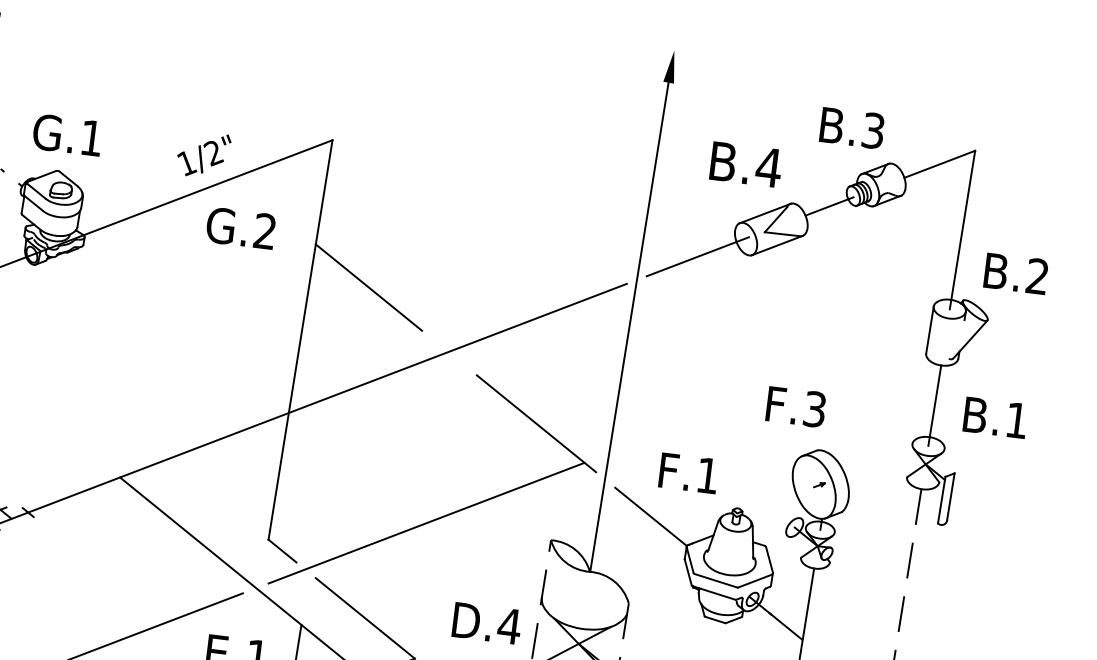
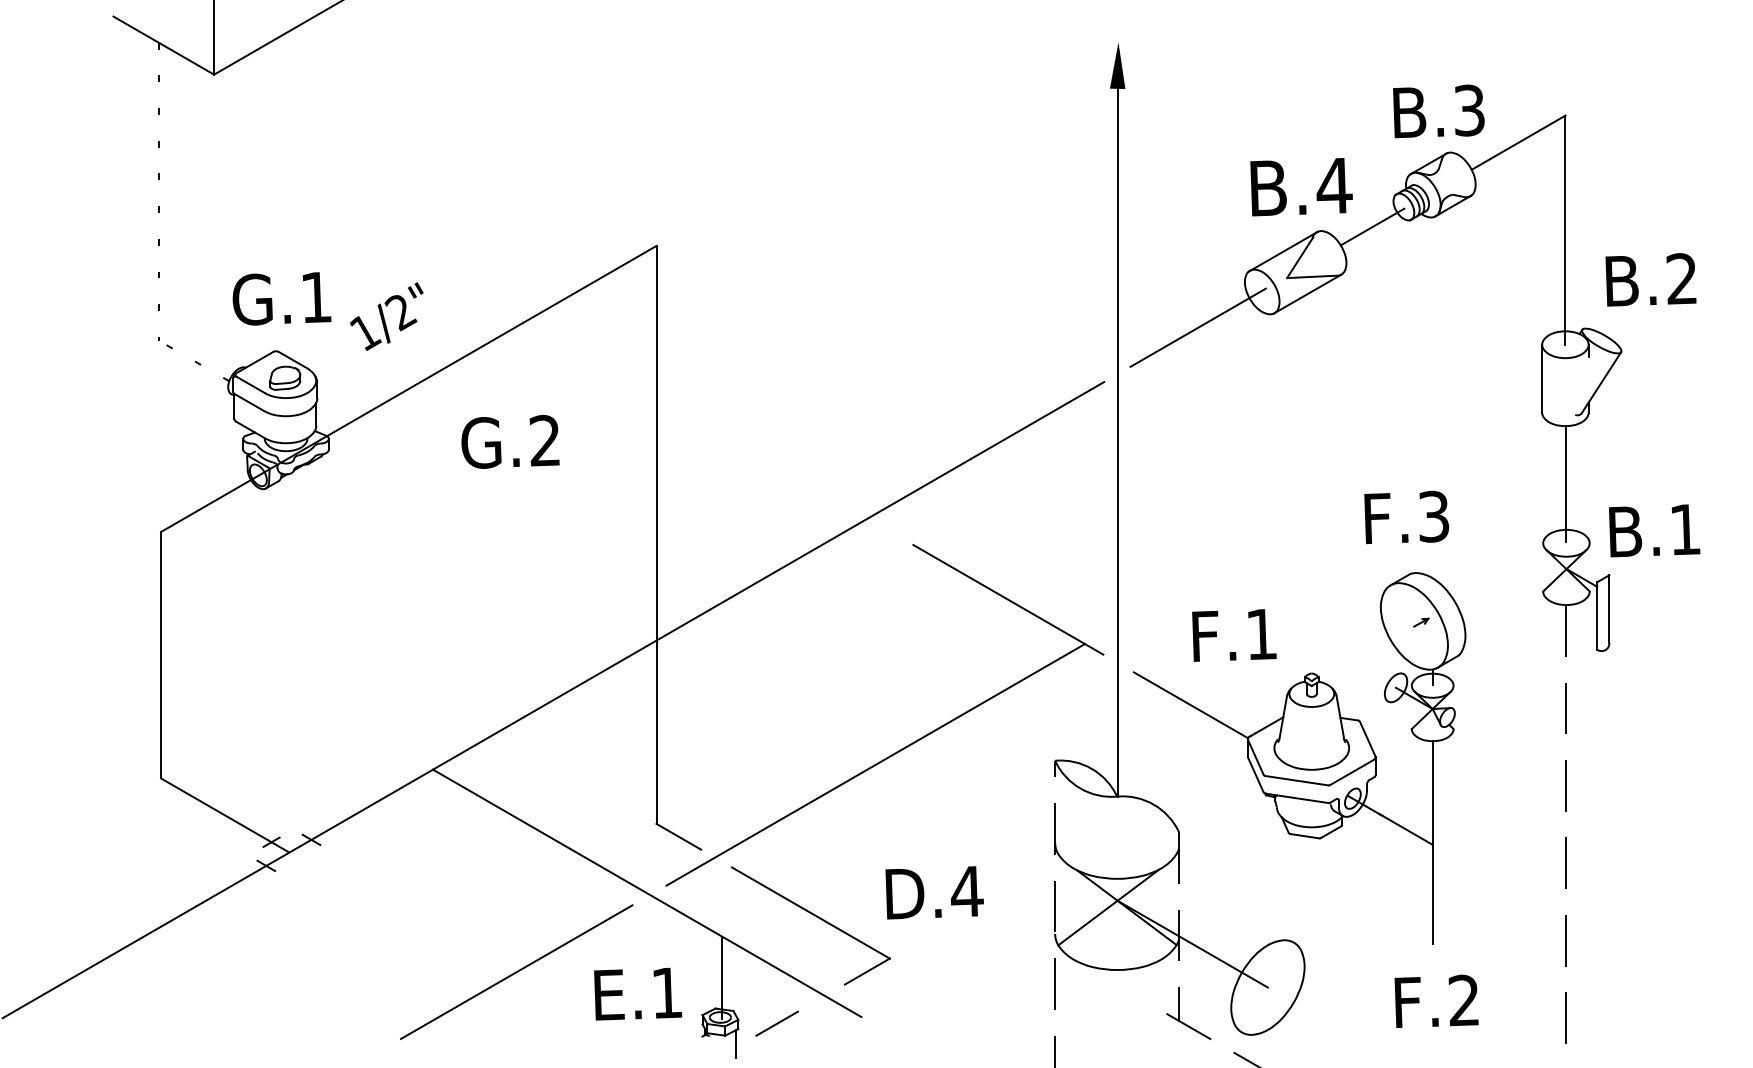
text: (851, 128) -> (1438, 111), moved
text: (203, 154) -> (386, 316), moved
text: (746, 165) -> (1301, 187), moved
text: (241, 228) -> (510, 441), moved
line: (368, 287) -> (740, 445), removed
text: (795, 406) -> (1406, 517), moved
text: (995, 417) -> (1654, 530), moved
text: (486, 623) -> (934, 892), moved

